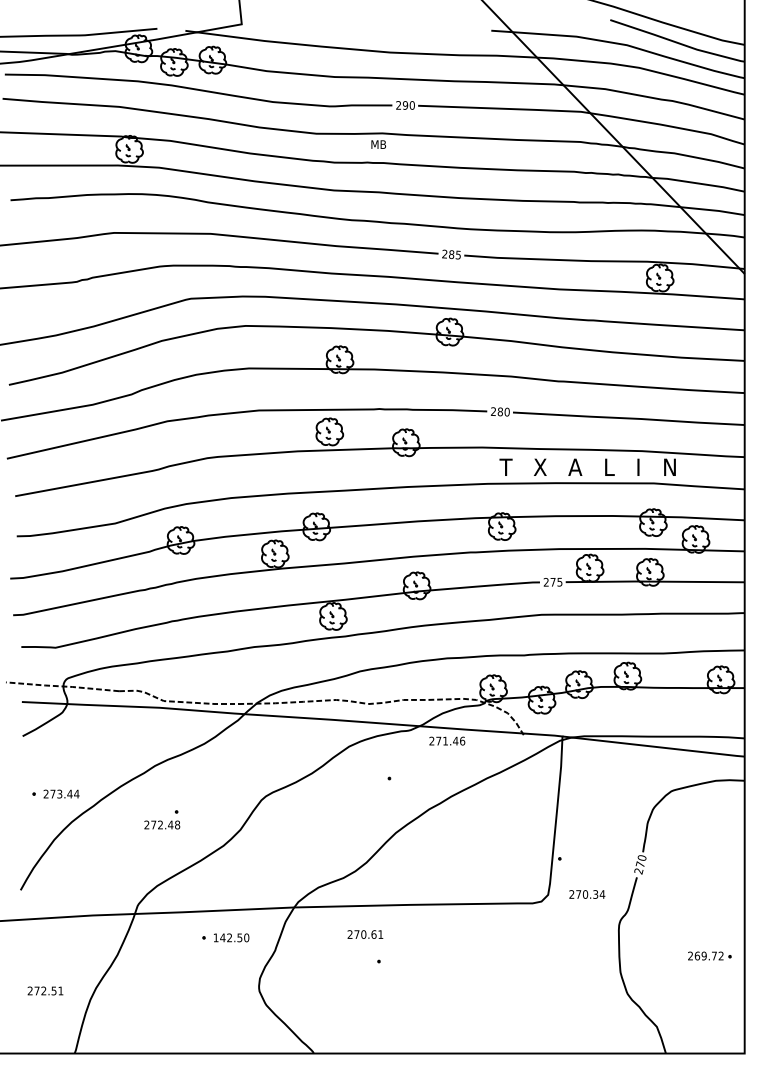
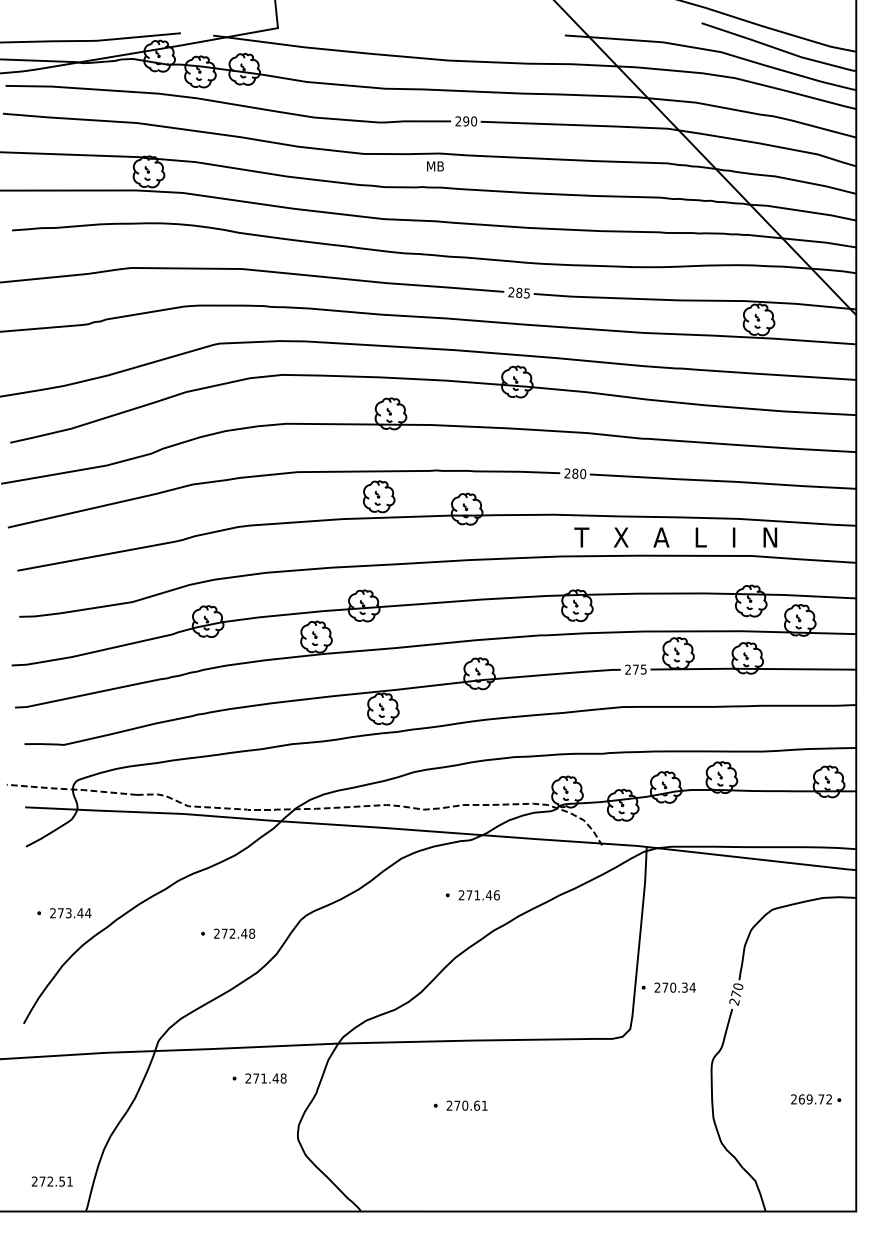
text: (446, 741) -> (478, 895), moved
text: (162, 824) -> (234, 933), moved
text: (586, 894) -> (674, 987), moved
text: (364, 934) -> (466, 1105), moved
text: (230, 937) -> (265, 1078), 142.50 -> 271.48
text: (45, 990) -> (52, 1181), moved

